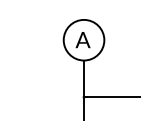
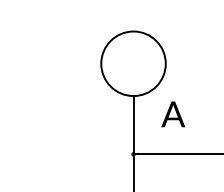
text: (82, 40) -> (172, 115), moved

